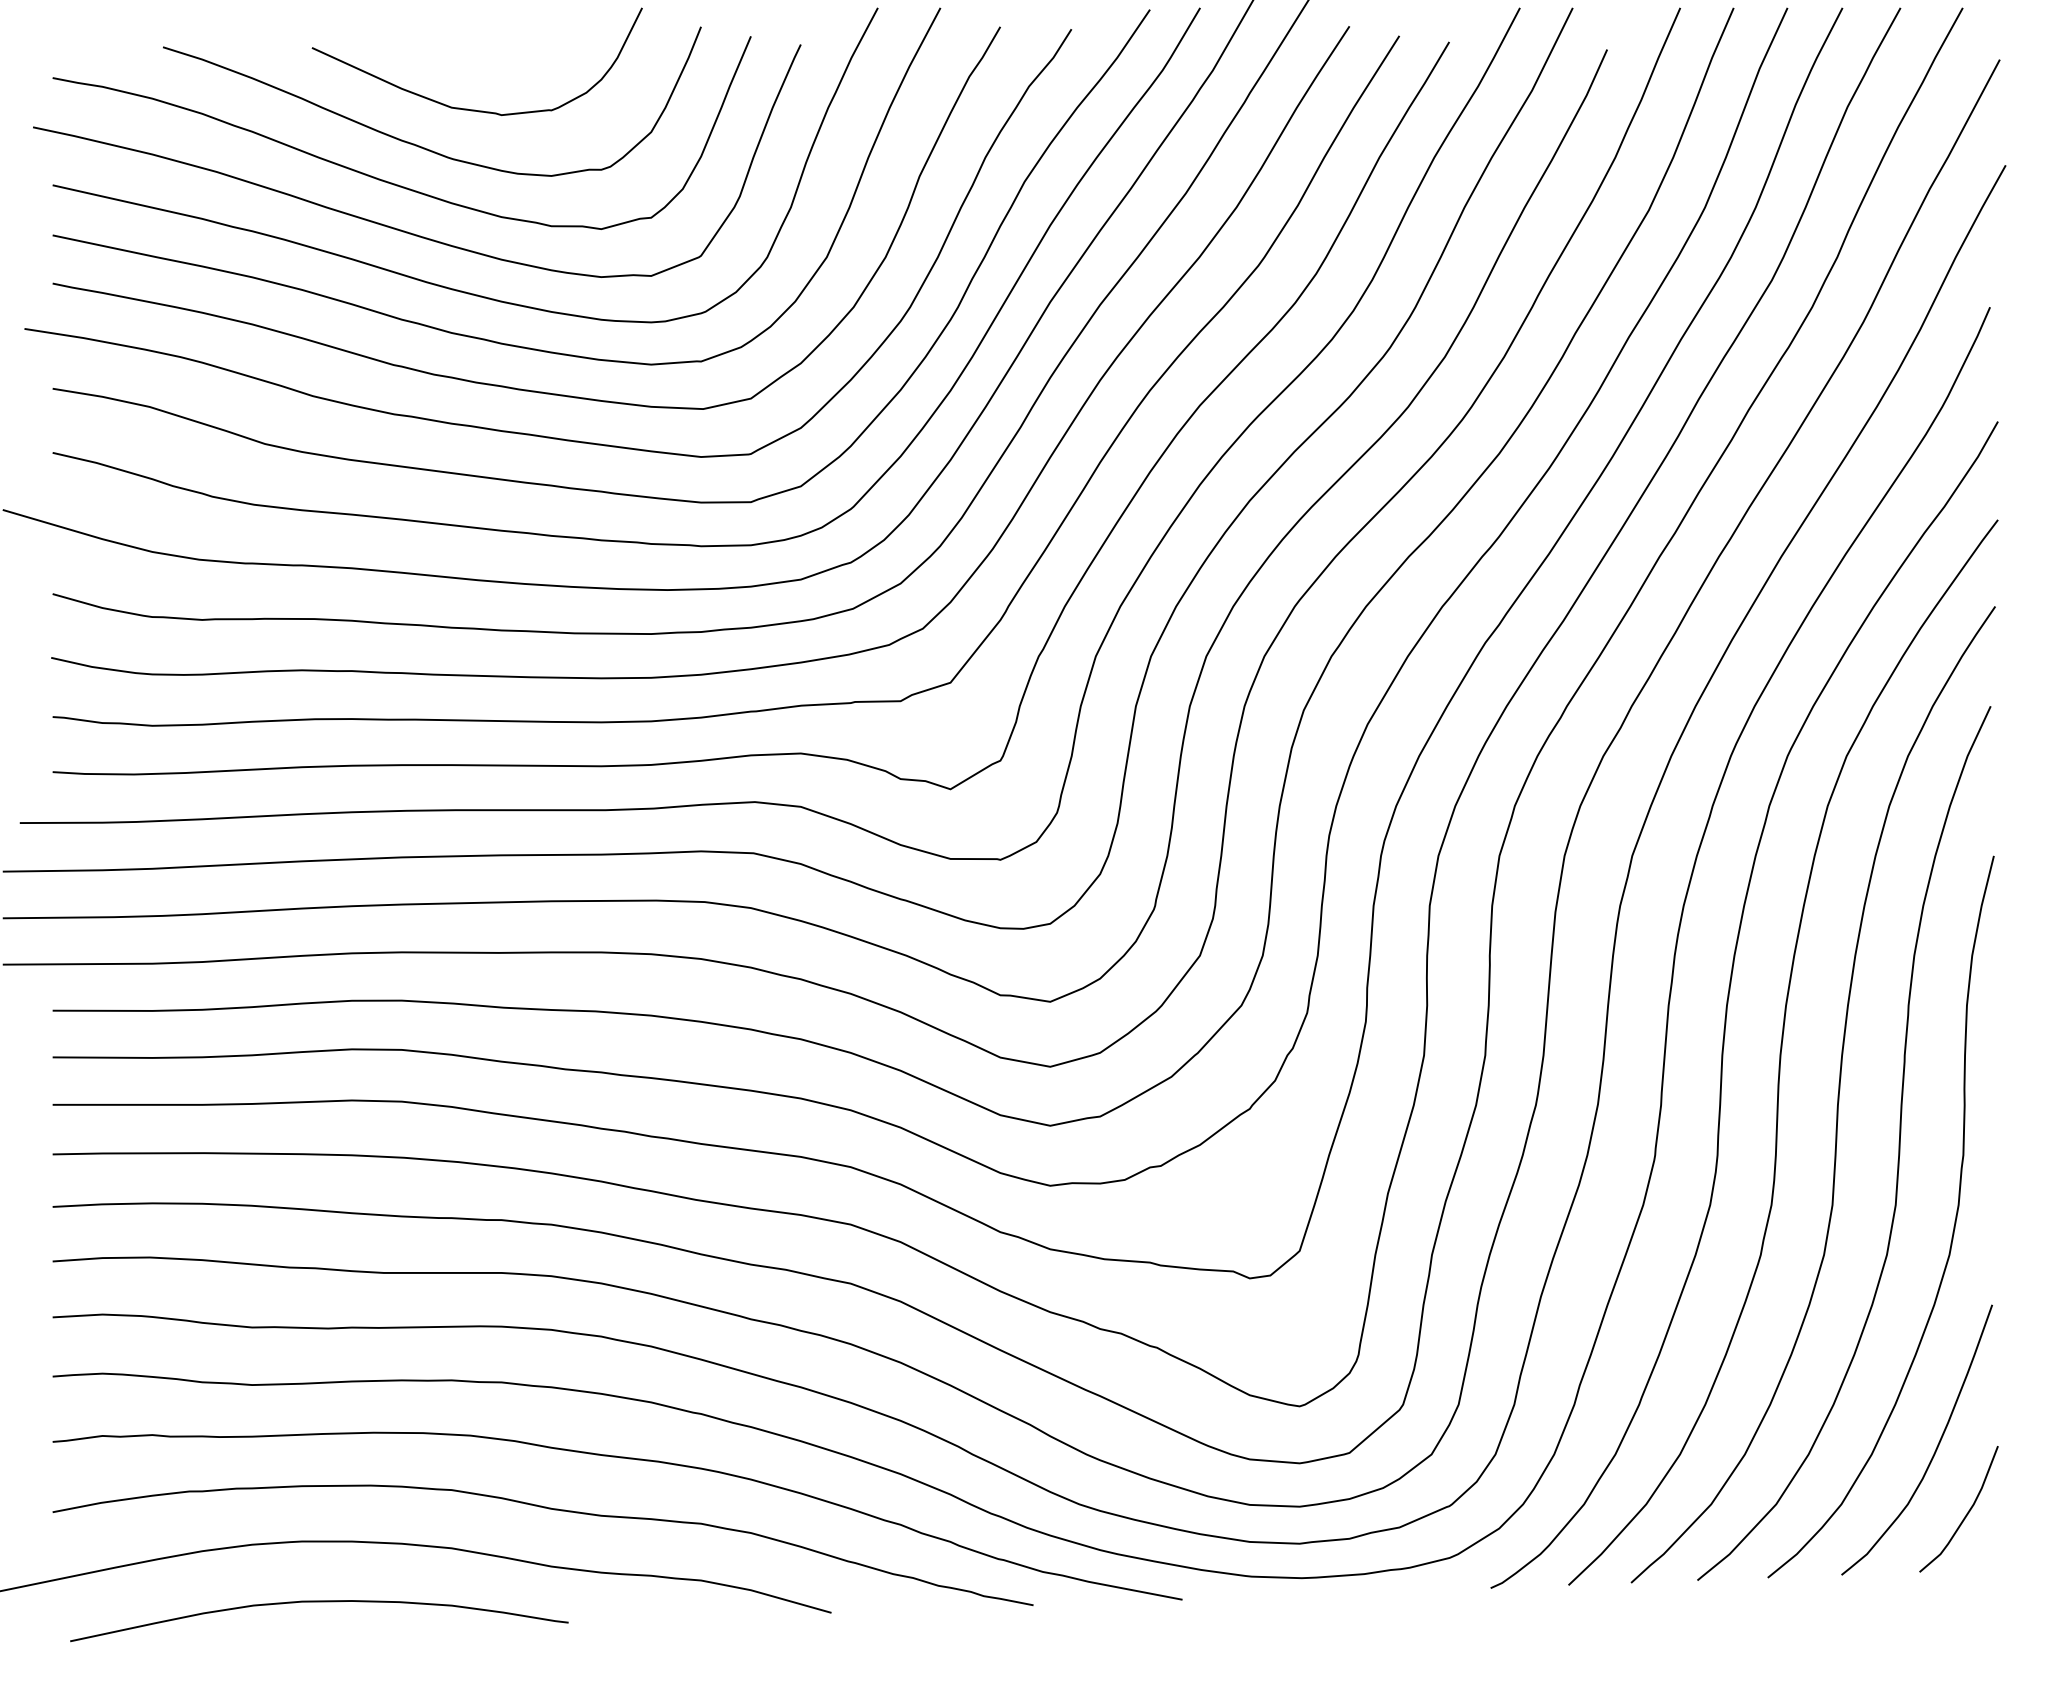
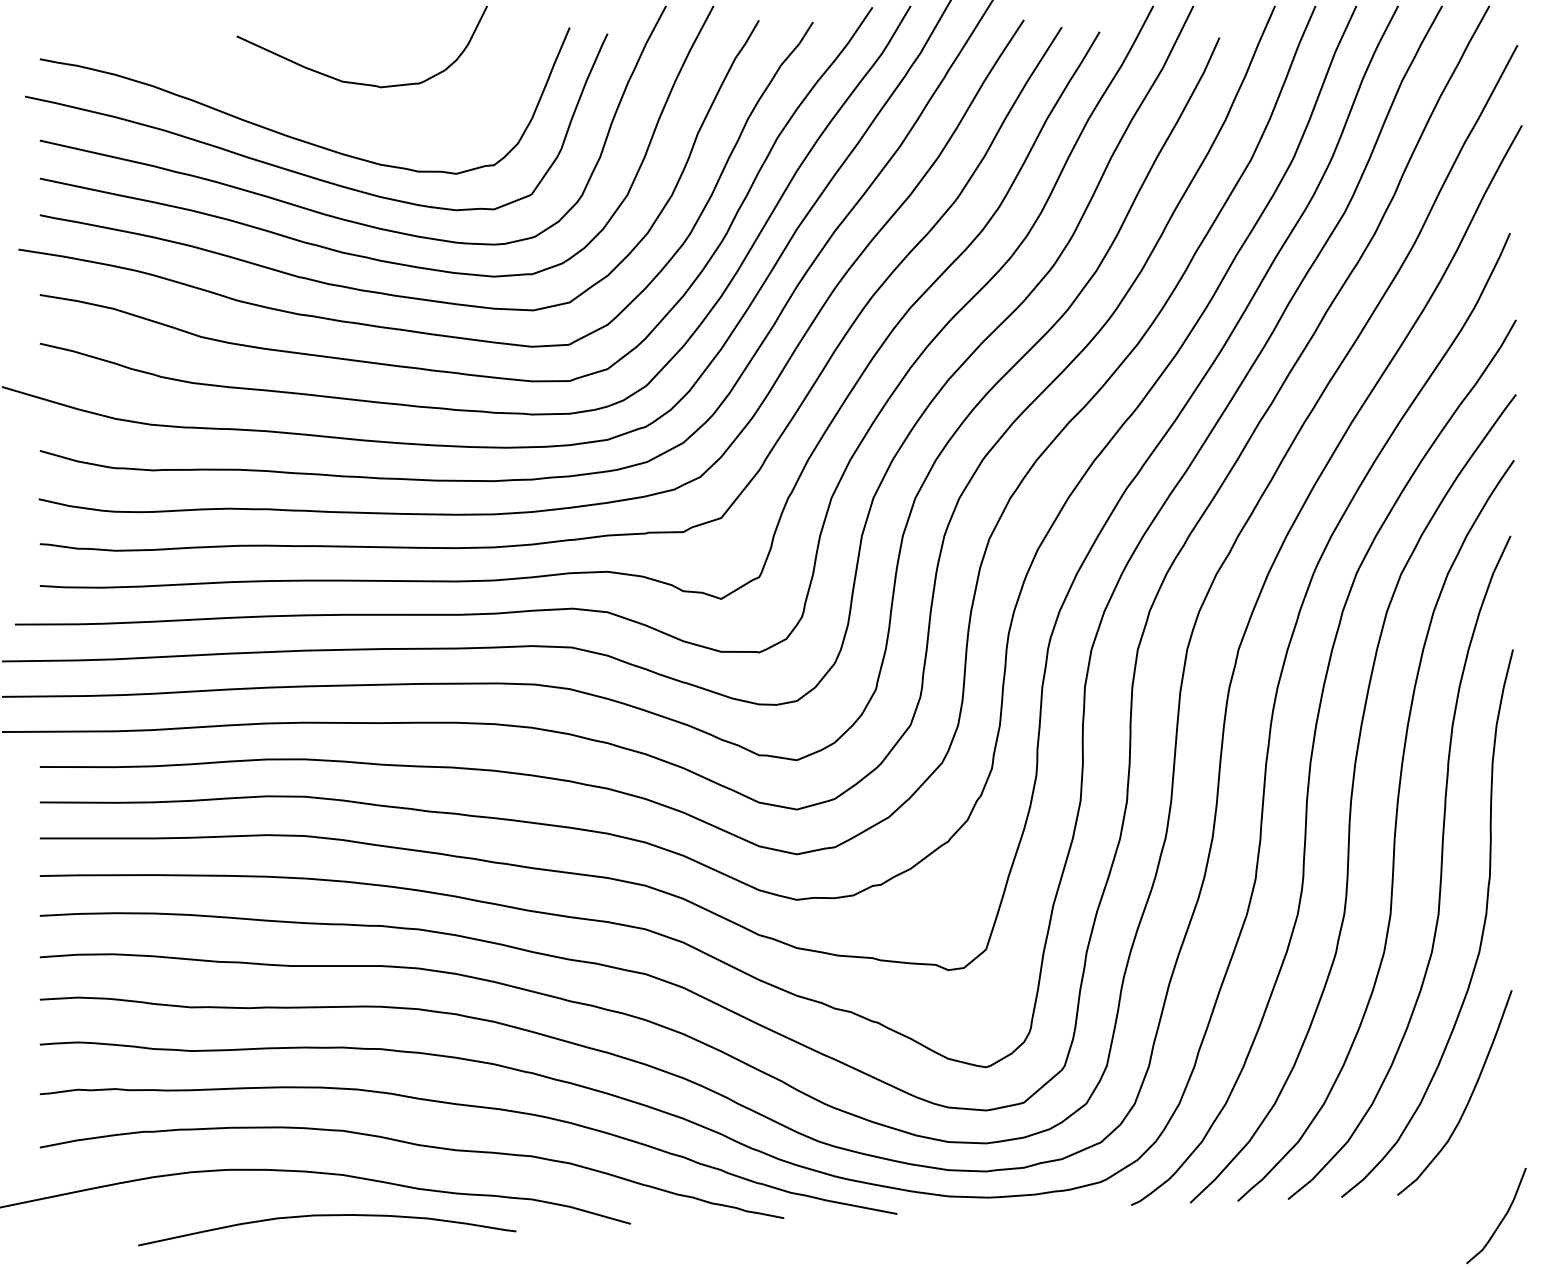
curve: (414, 143) -> (314, 108), removed
curve: (1966, 1513) -> (1502, 1219), moved
curve: (319, 1602) -> (327, 1216), moved

